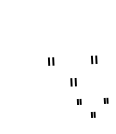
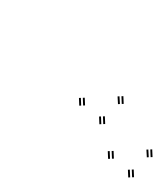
part: (72, 70) -> (101, 109), size x0.62

